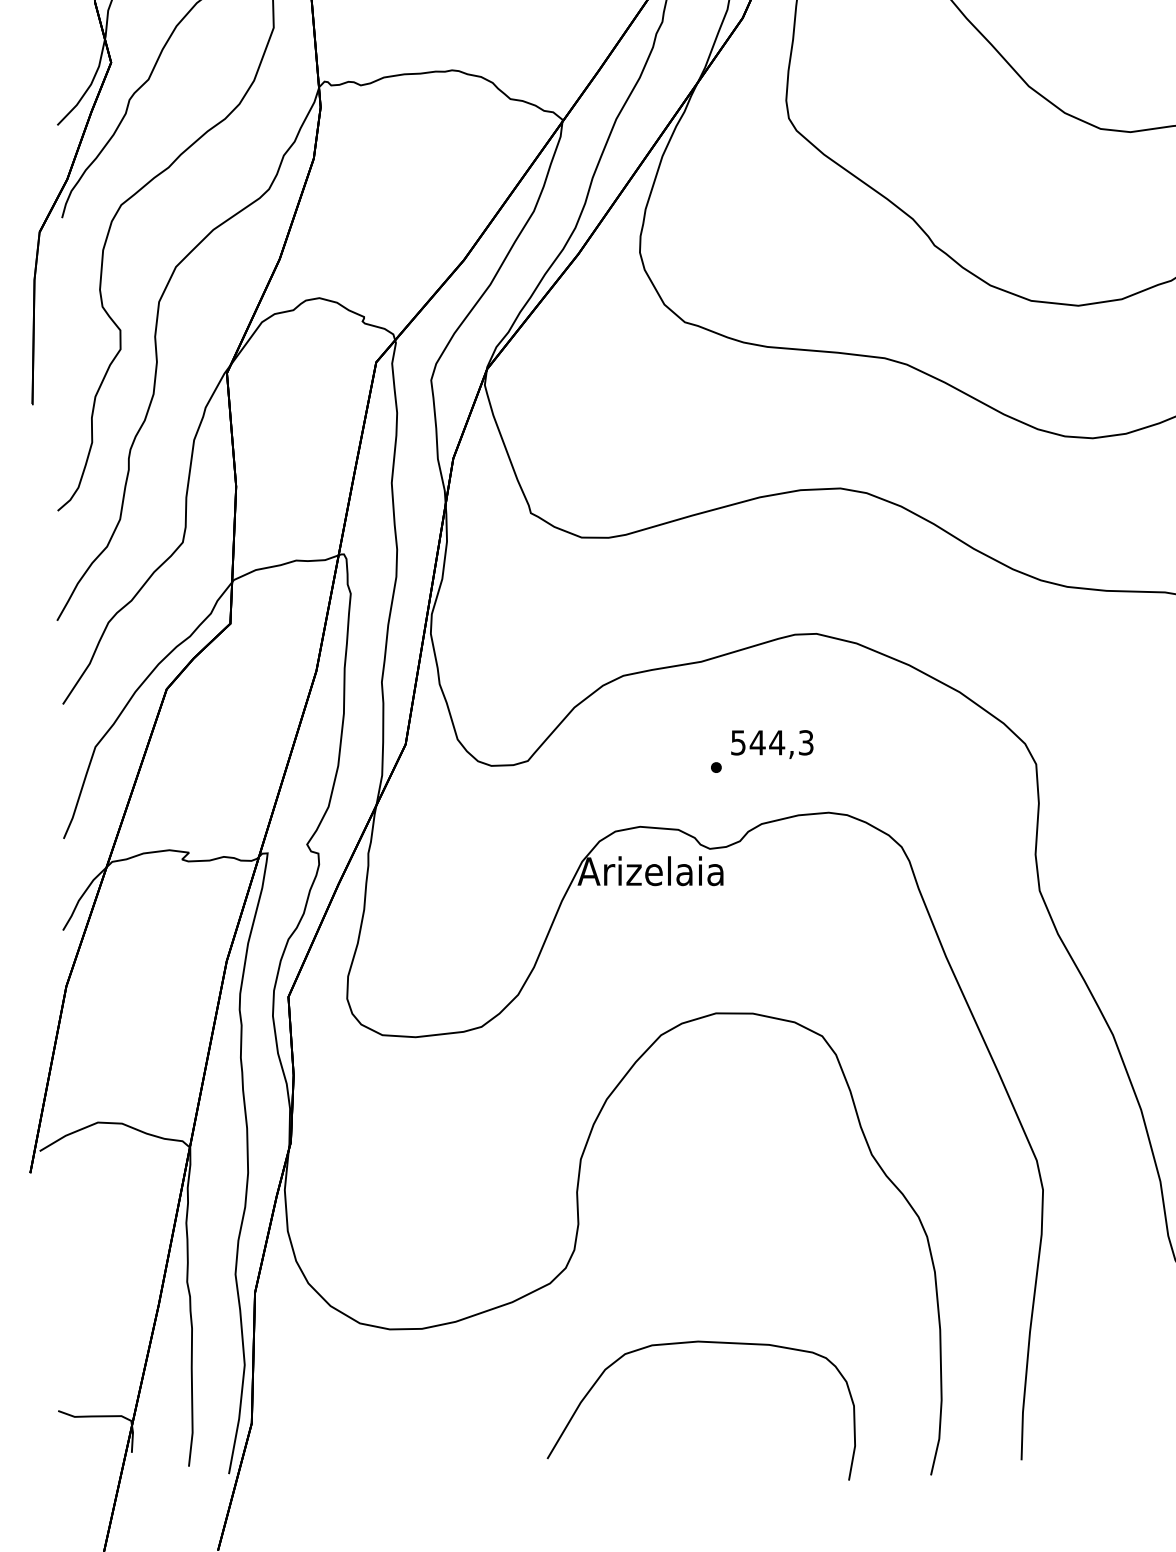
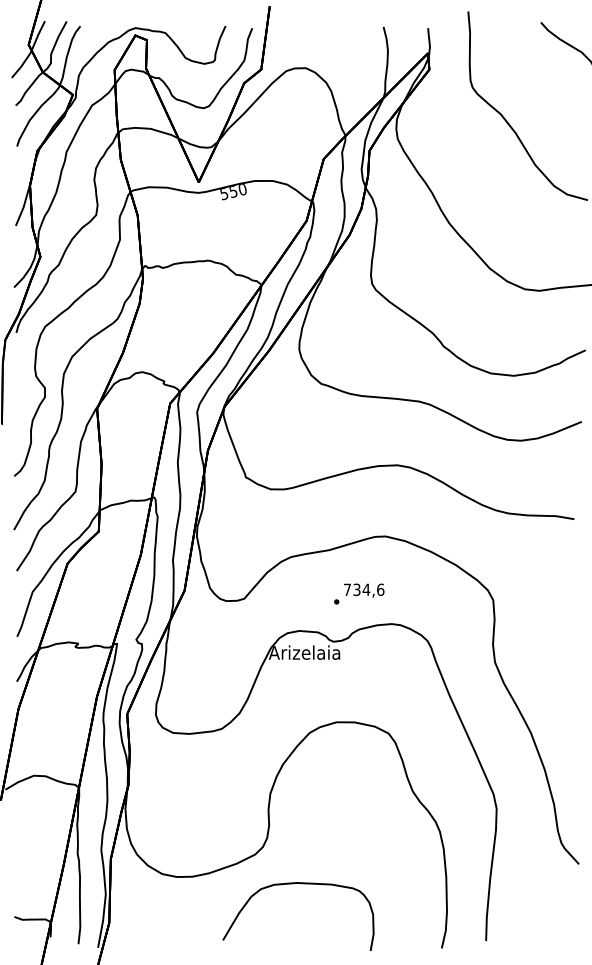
text: (773, 742) -> (364, 589), 544,3 -> 734,6
curve: (707, 1344) -> (301, 884), moved

